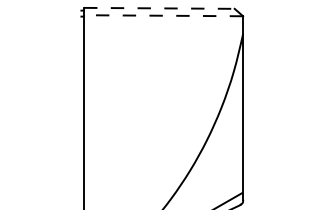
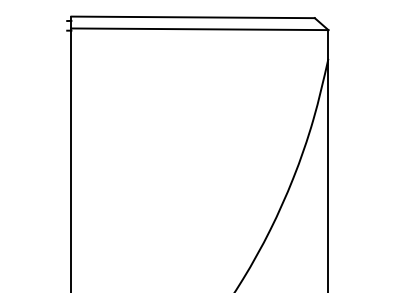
line: (159, 8) -> (193, 17), dashed -> solid
line: (163, 15) -> (199, 28), dashed -> solid

